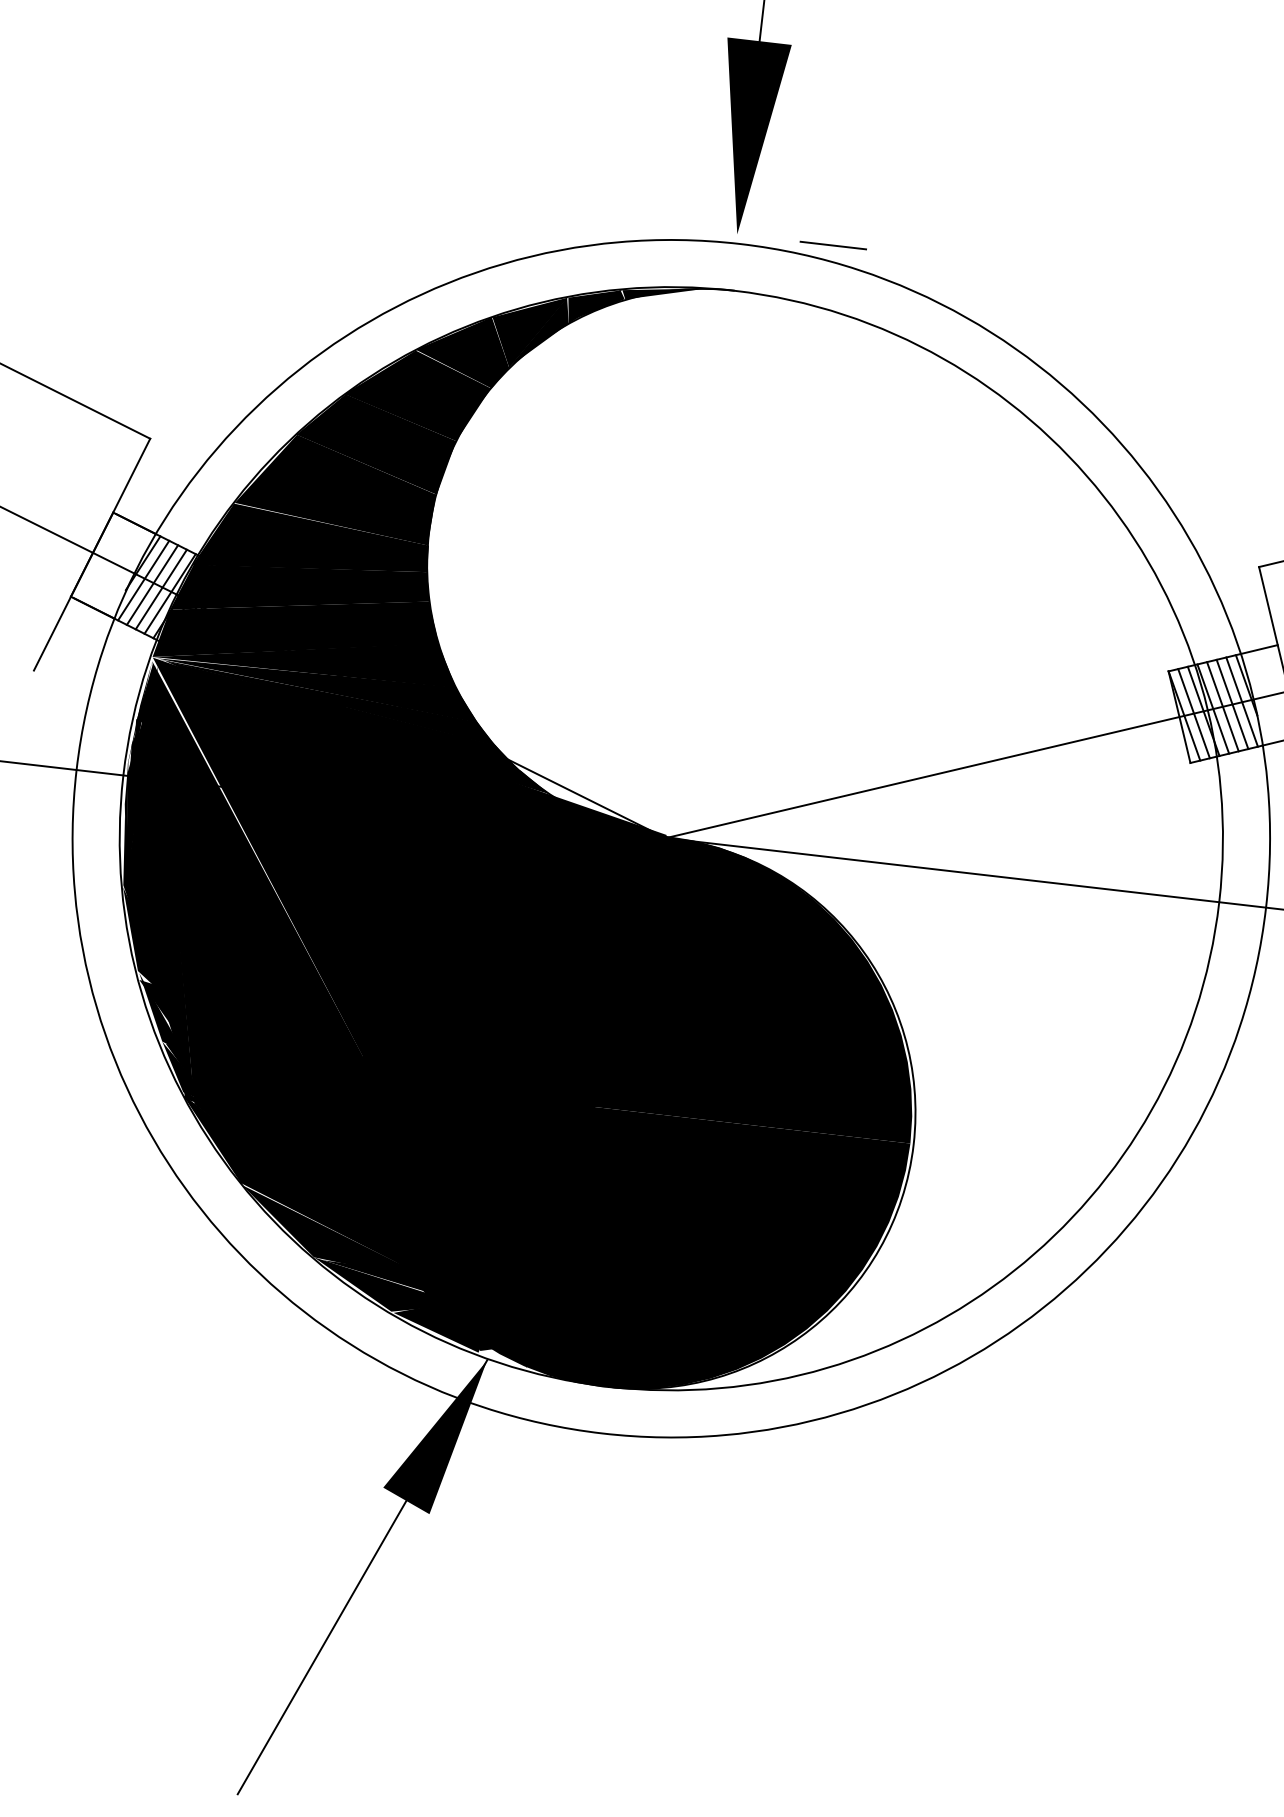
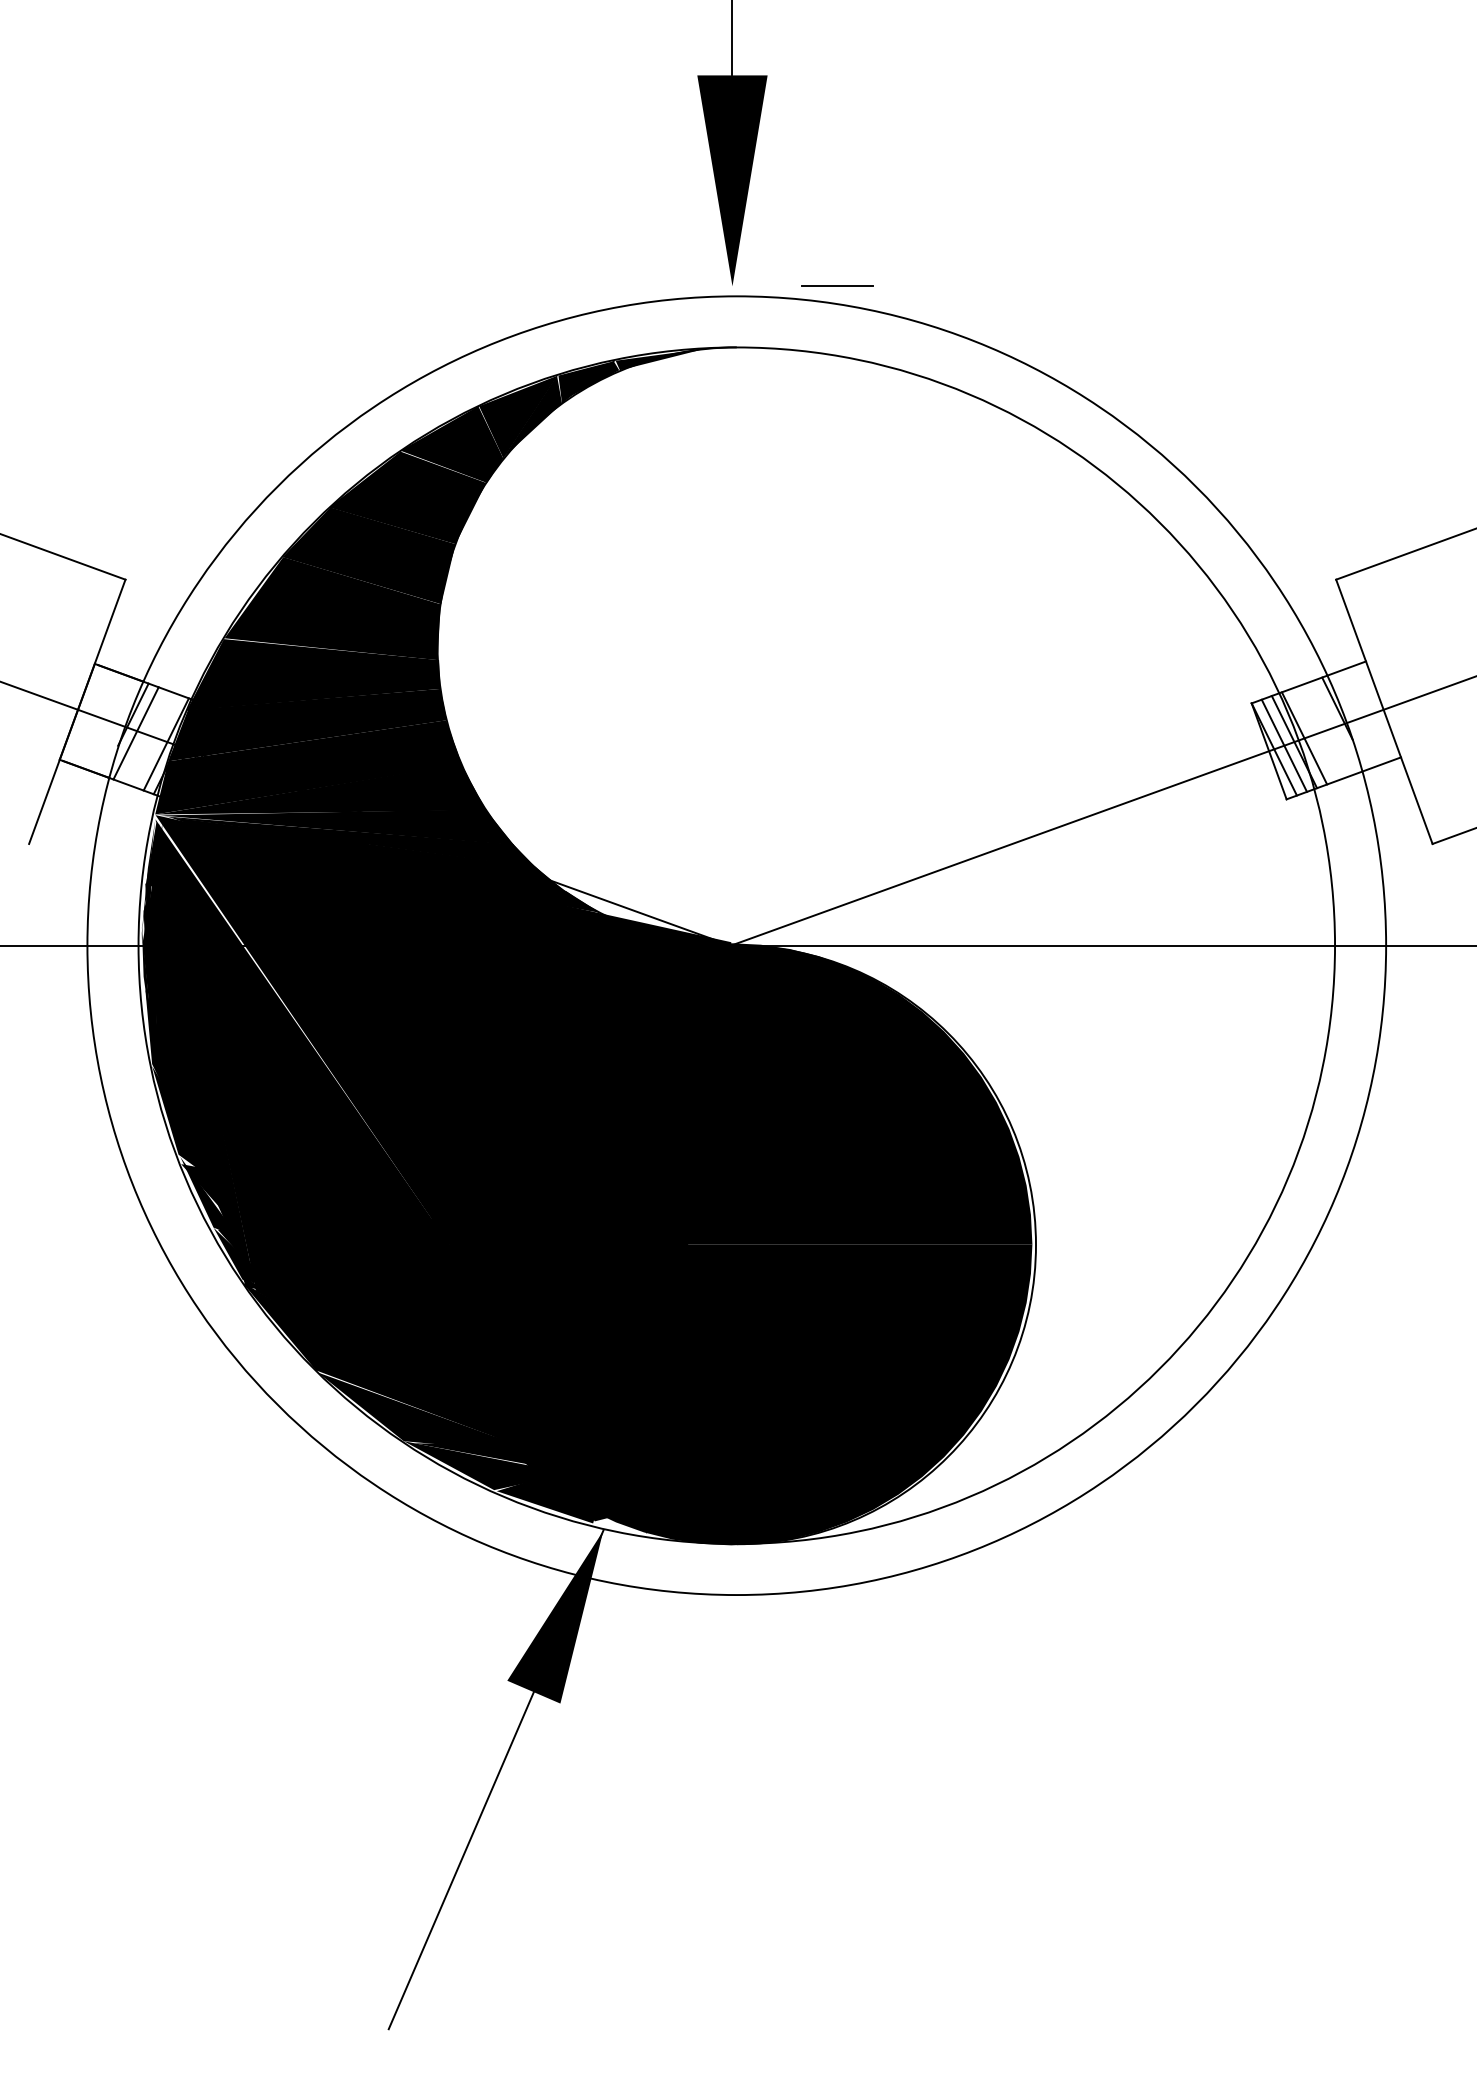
line: (151, 584) -> (145, 736), removed
line: (160, 589) -> (155, 740), removed
line: (1241, 702) -> (1334, 727), removed
line: (1232, 703) -> (1324, 730), removed
line: (1222, 706) -> (1314, 734), removed

